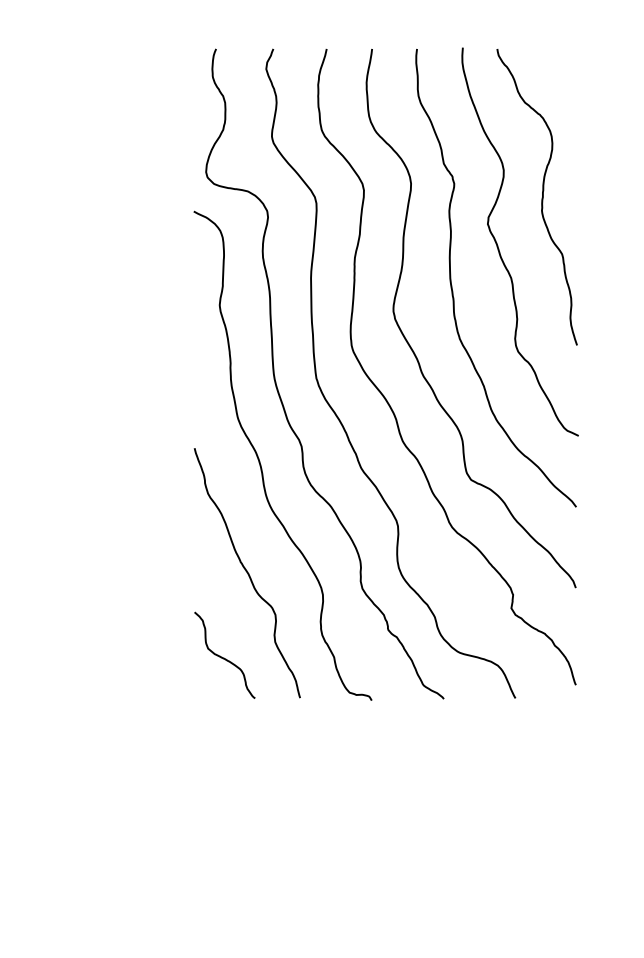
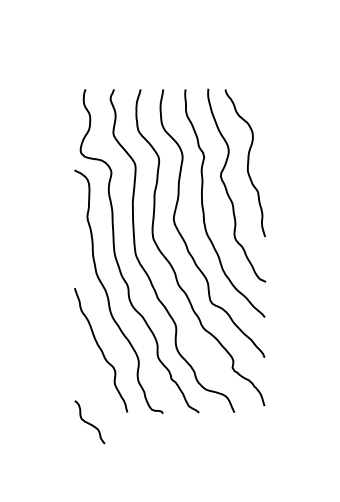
curve: (223, 655) -> (89, 422), moved

